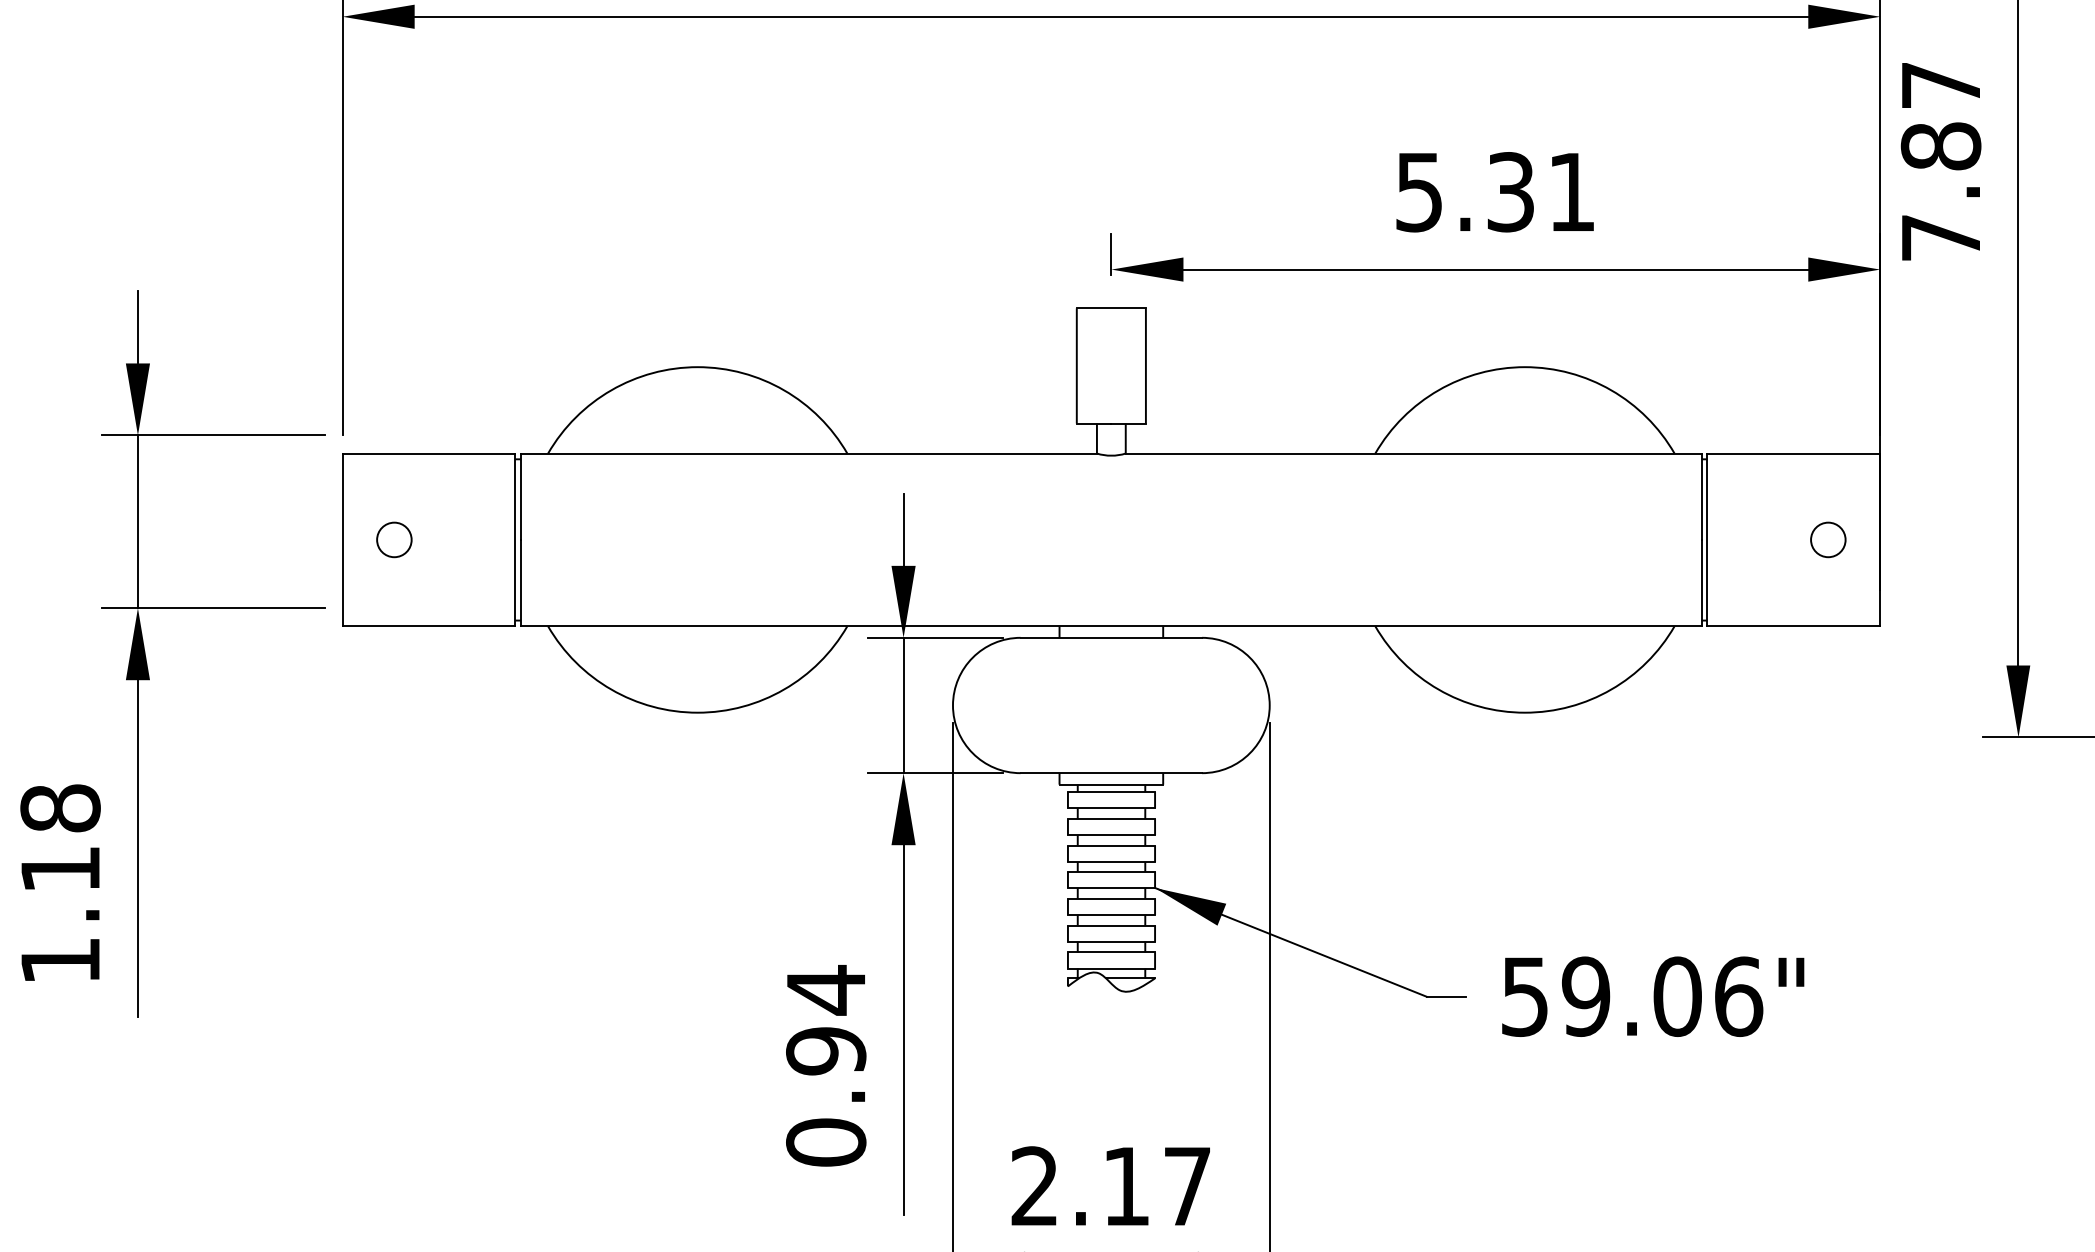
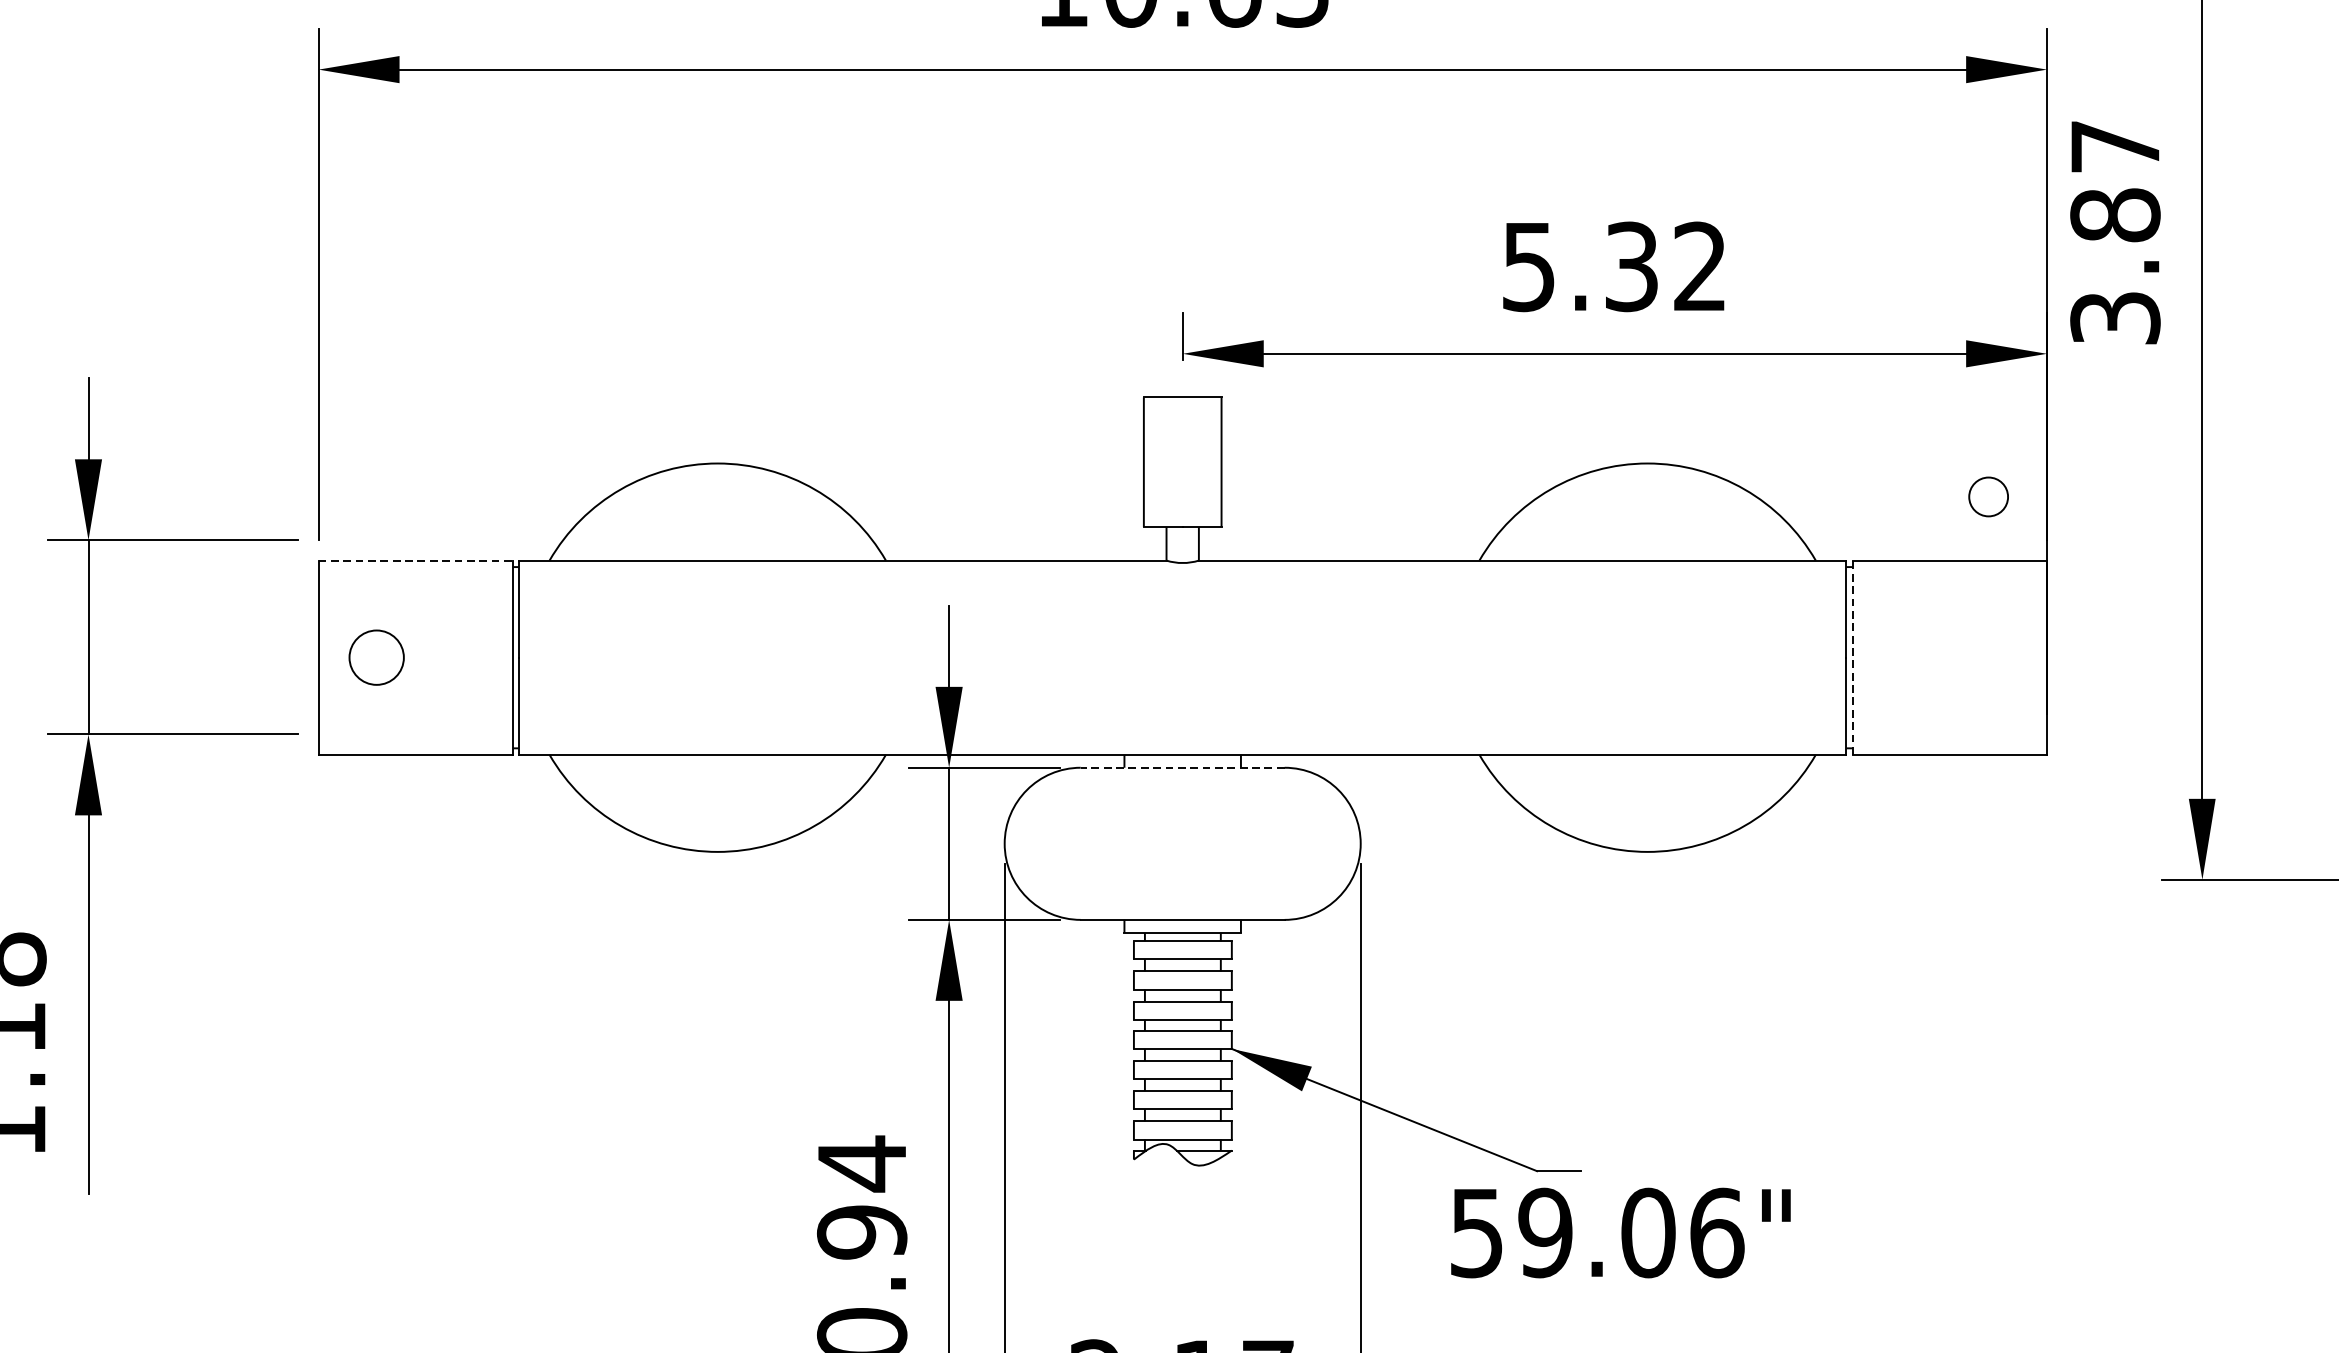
text: (1570, 191) -> (1698, 266), 5.31 -> 5.32
text: (1940, 237) -> (2114, 317), 7.87 -> 3.87
line: (429, 453) -> (416, 560), solid -> dashed
circle: (394, 539) -> (376, 657), size x1.4
line: (1707, 539) -> (1852, 657), solid -> dashed
circle: (1828, 539) -> (1988, 496), moved
line: (1111, 637) -> (1182, 767), solid -> dashed
text: (1653, 996) -> (1621, 1232), moved

